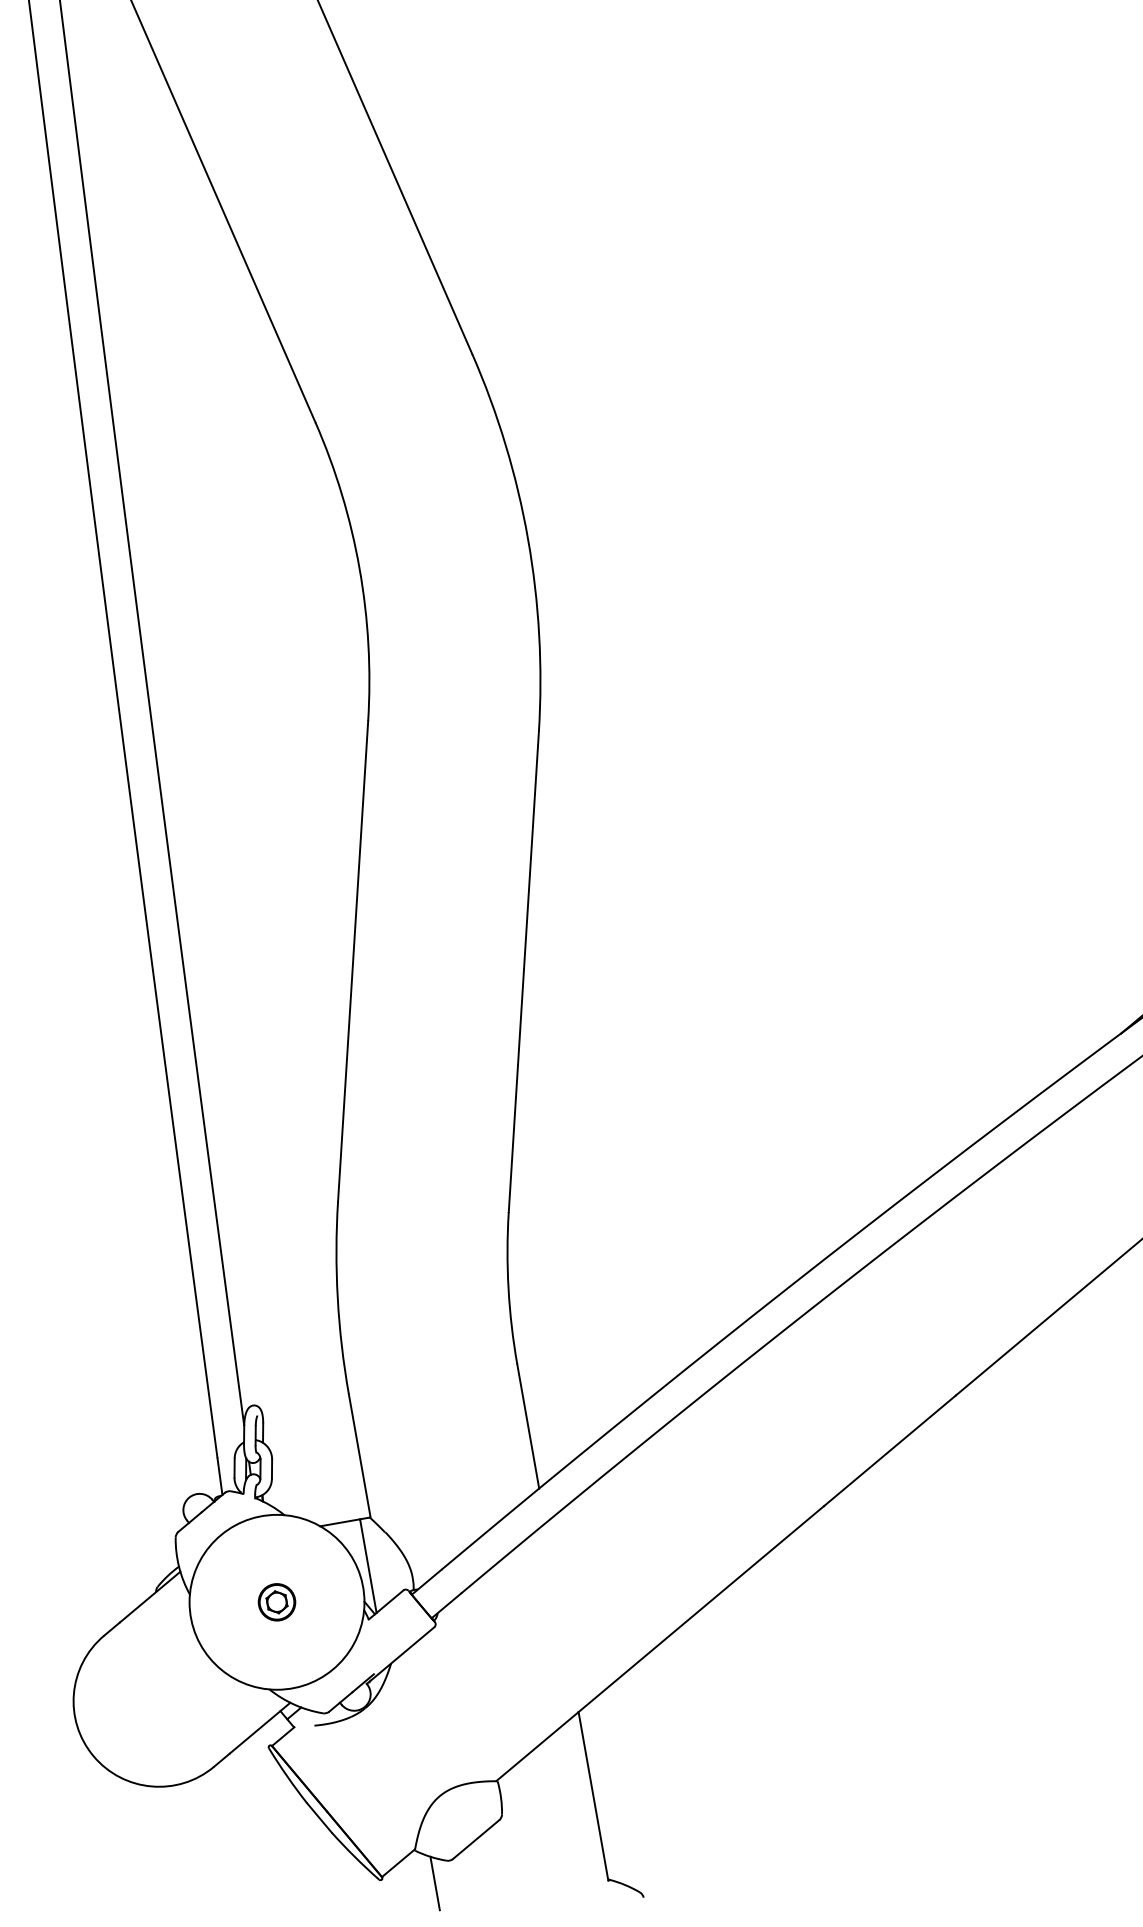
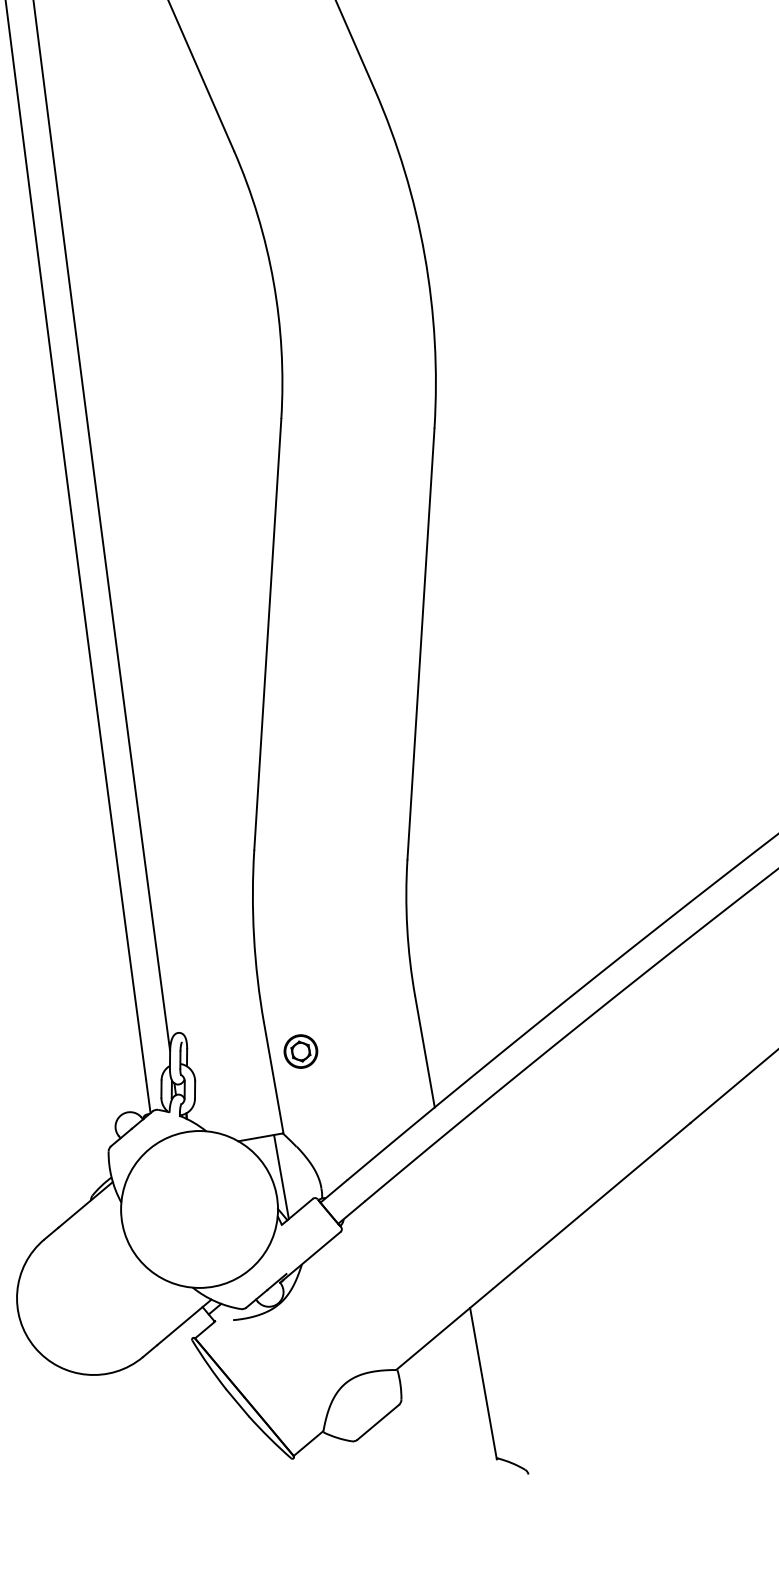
part: (276, 1602) -> (300, 1051), moved
line: (434, 1883) -> (340, 1461), removed

